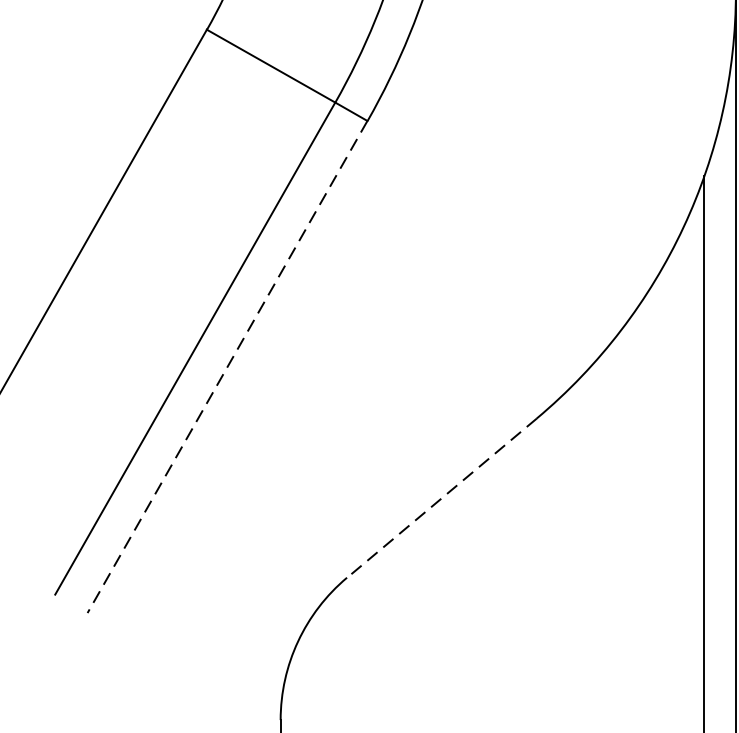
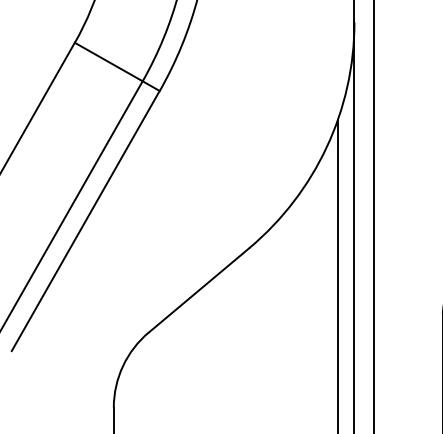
line: (227, 367) -> (85, 221), dashed -> solid
line: (440, 498) -> (198, 290), dashed -> solid

